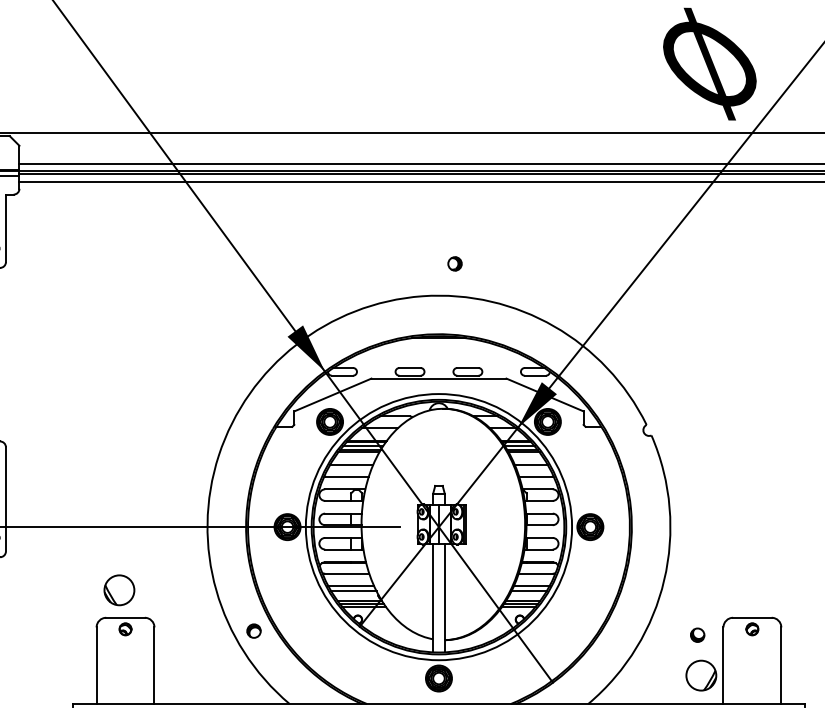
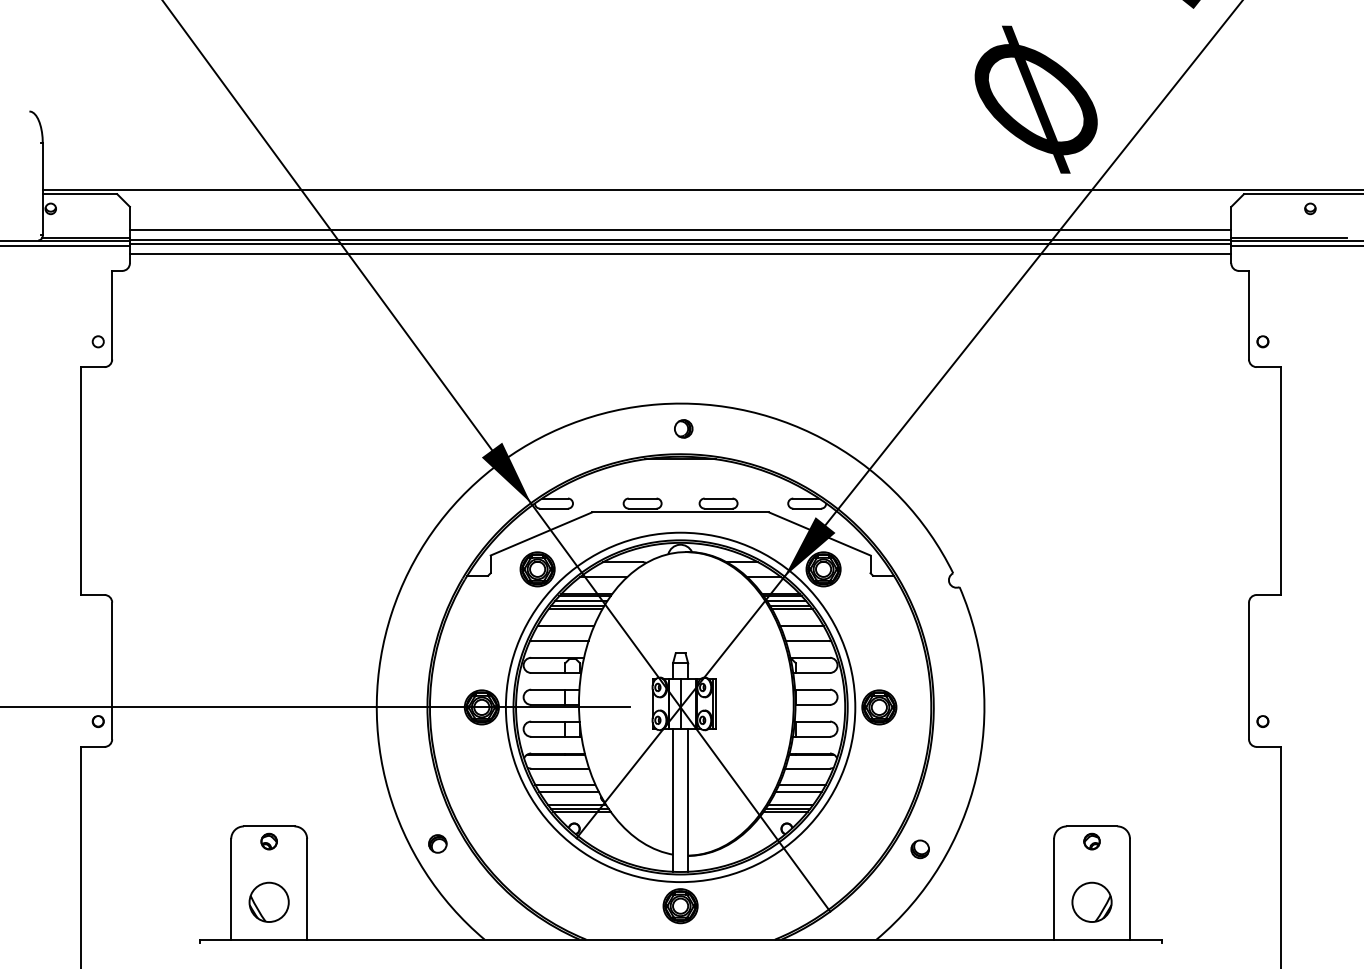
part: (454, 263) -> (683, 428), moved
part: (118, 589) -> (268, 901), moved
part: (697, 635) -> (919, 849), moved
part: (700, 674) -> (1091, 901), moved

